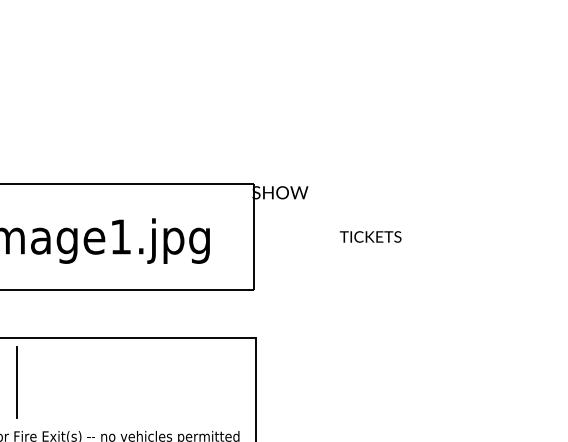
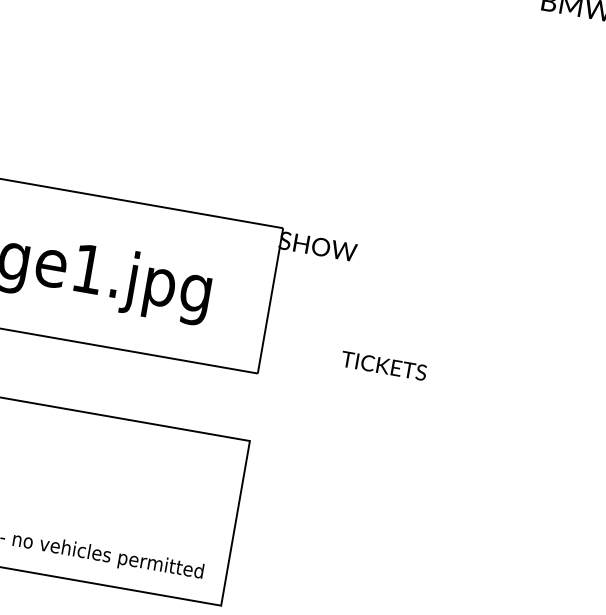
text: (370, 236) -> (383, 365), moved

